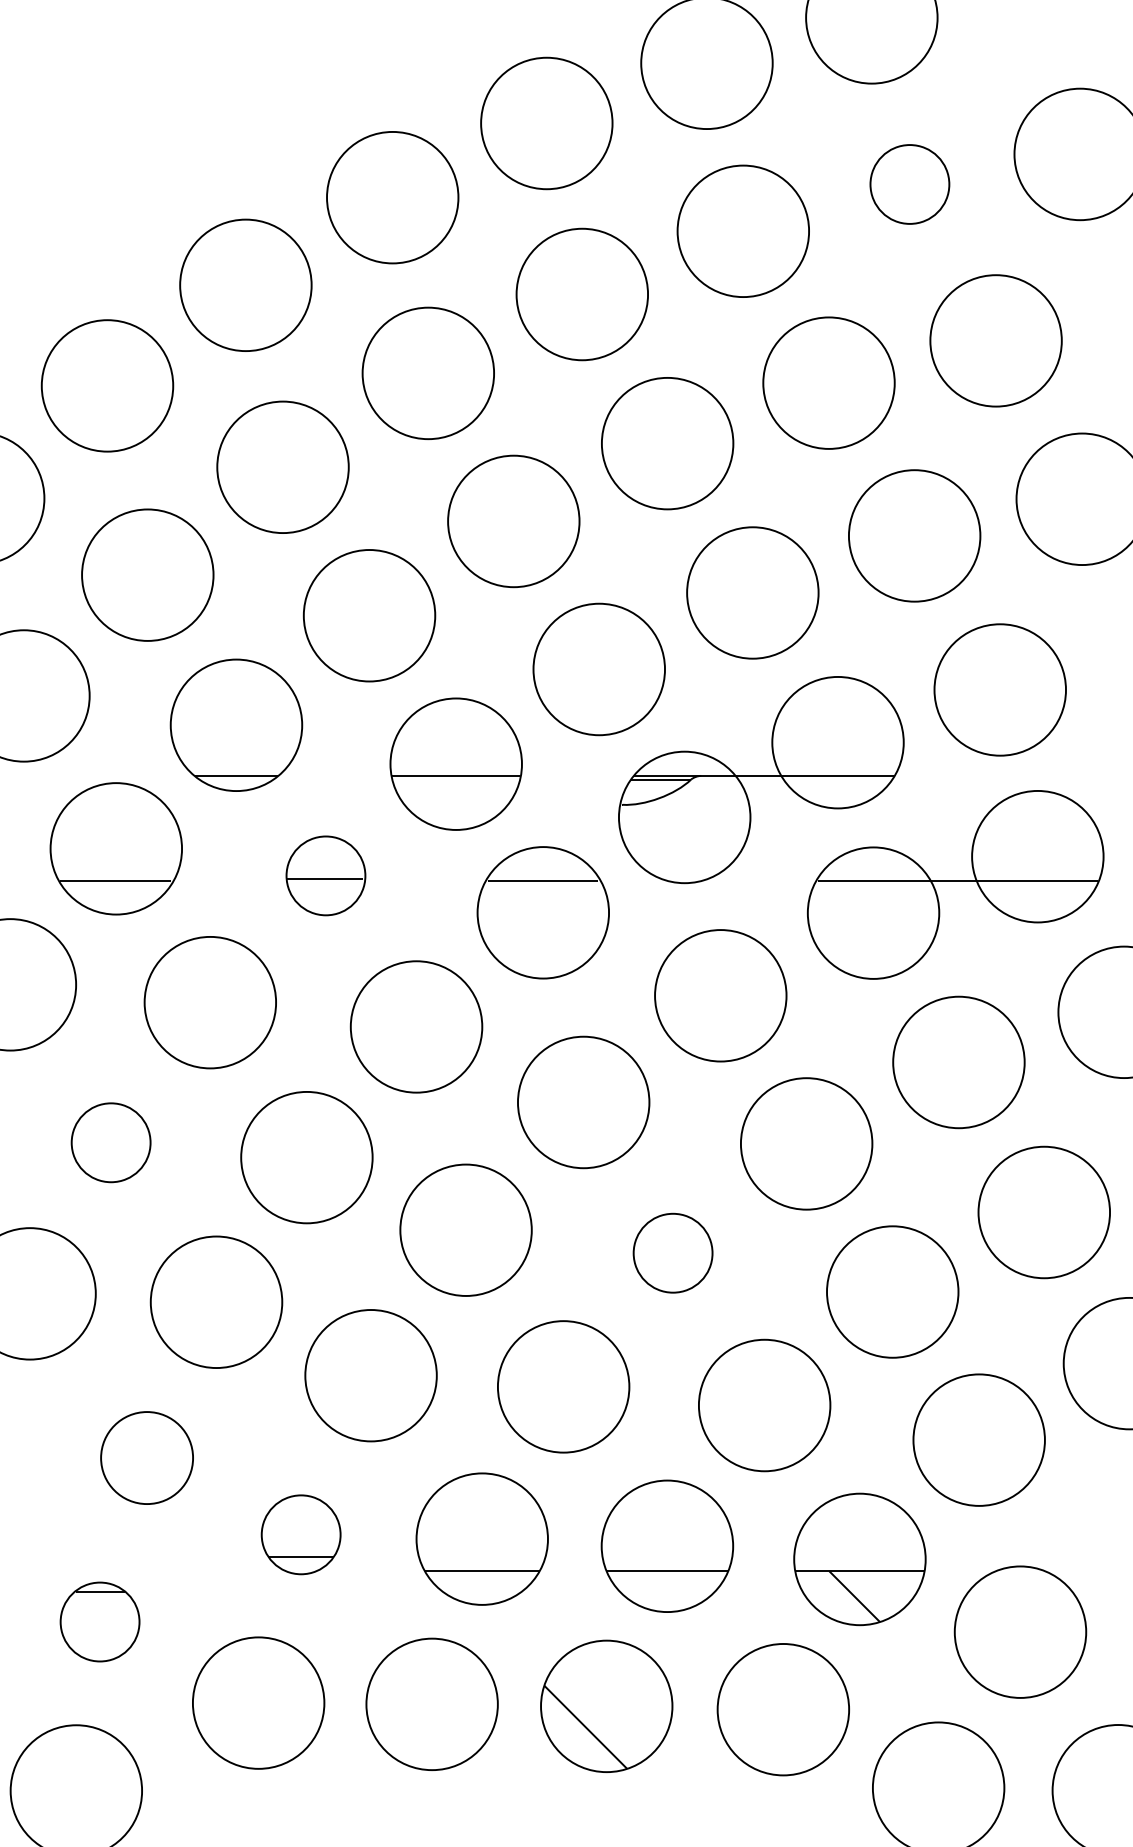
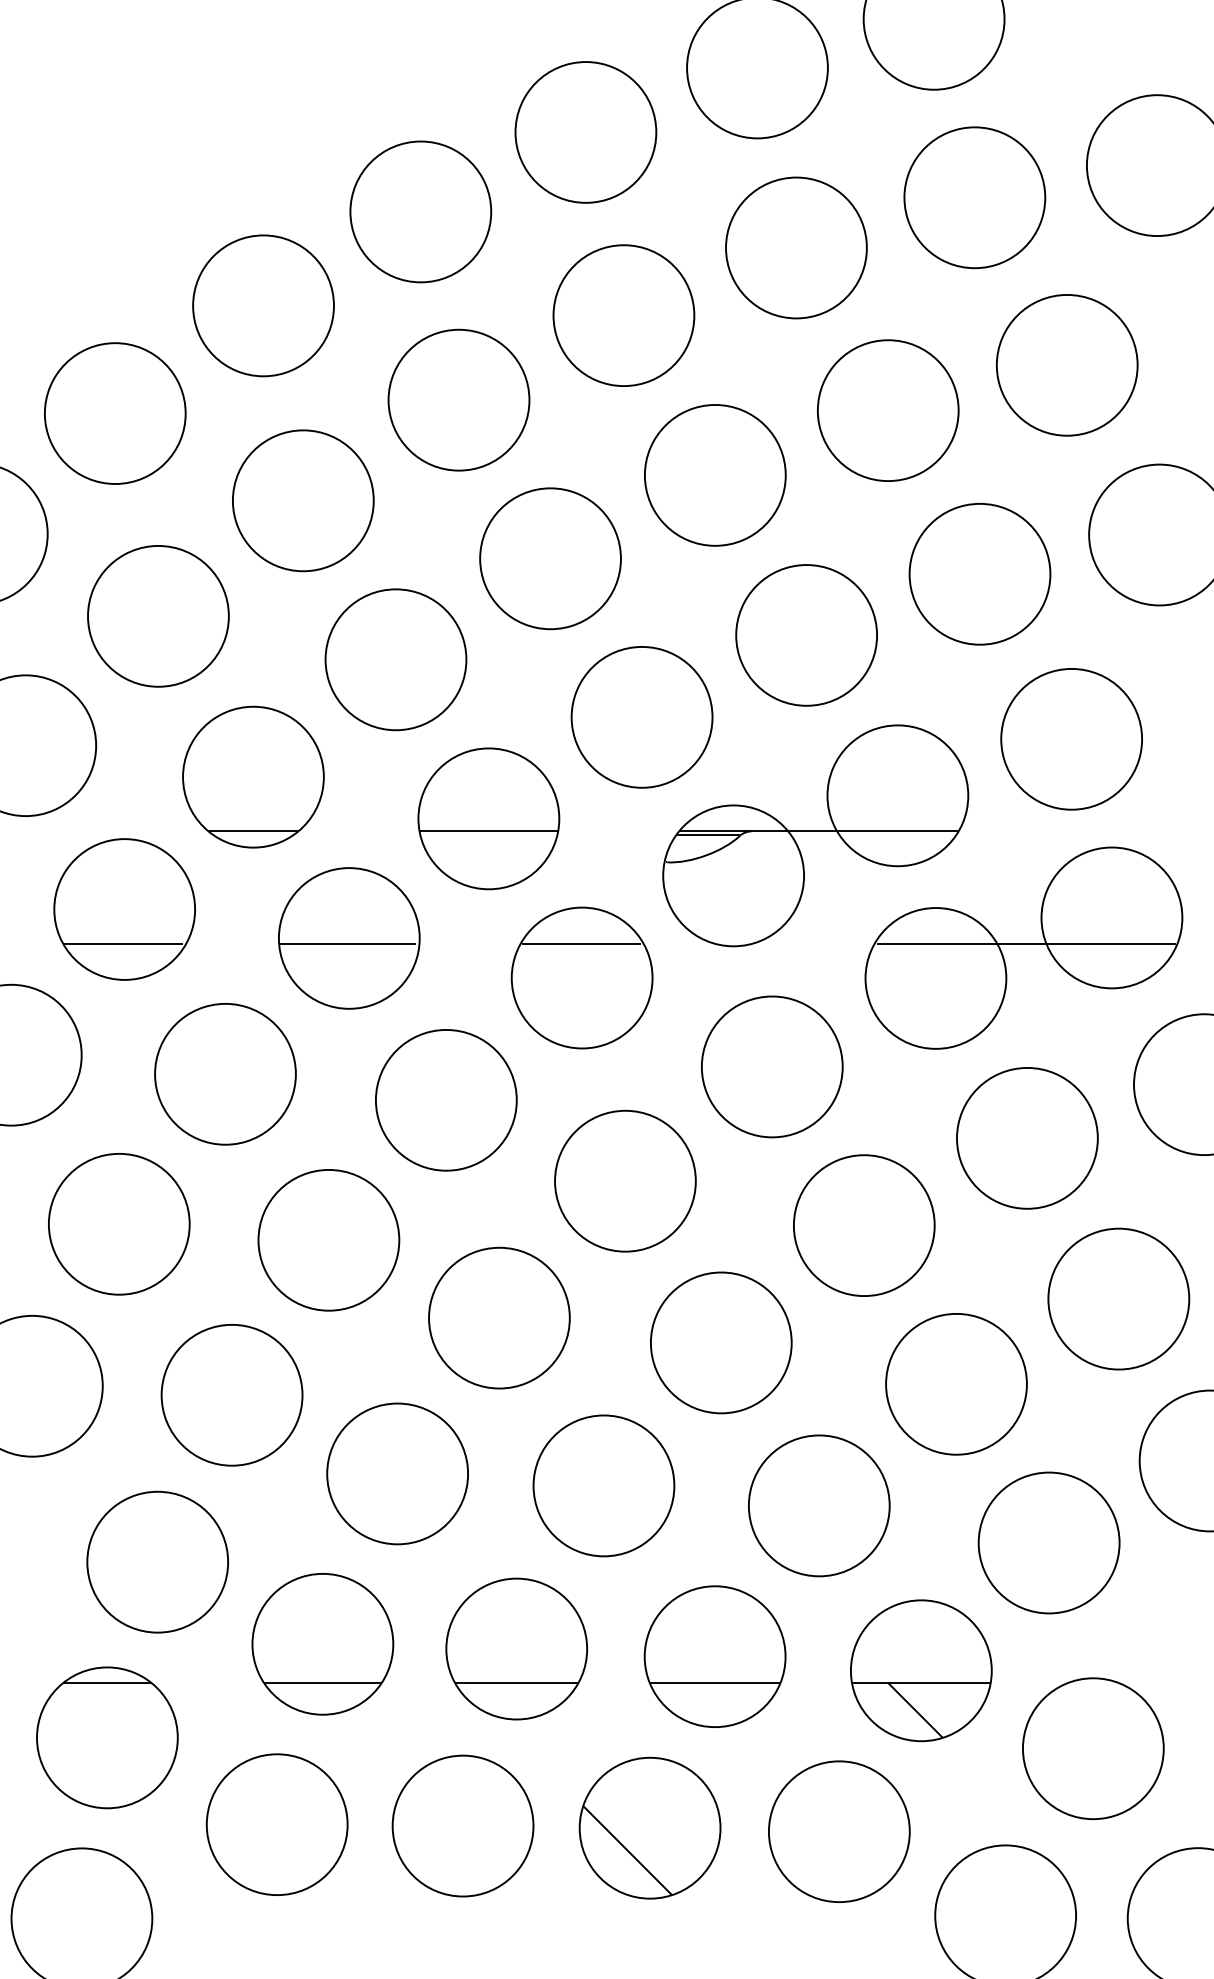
part: (909, 184) -> (974, 197), size x1.67
part: (325, 875) -> (348, 938), size x1.67
part: (110, 1142) -> (118, 1224), size x1.67
part: (672, 1252) -> (720, 1341), size x1.67
part: (146, 1457) -> (157, 1561), size x1.43
part: (300, 1534) -> (322, 1644), size x1.67
part: (99, 1621) -> (106, 1737), size x1.67

